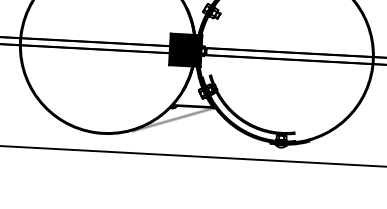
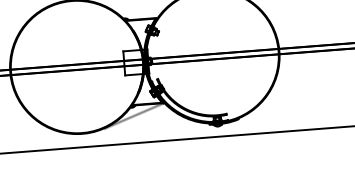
fill: (185, 50) -> (136, 62), removed

